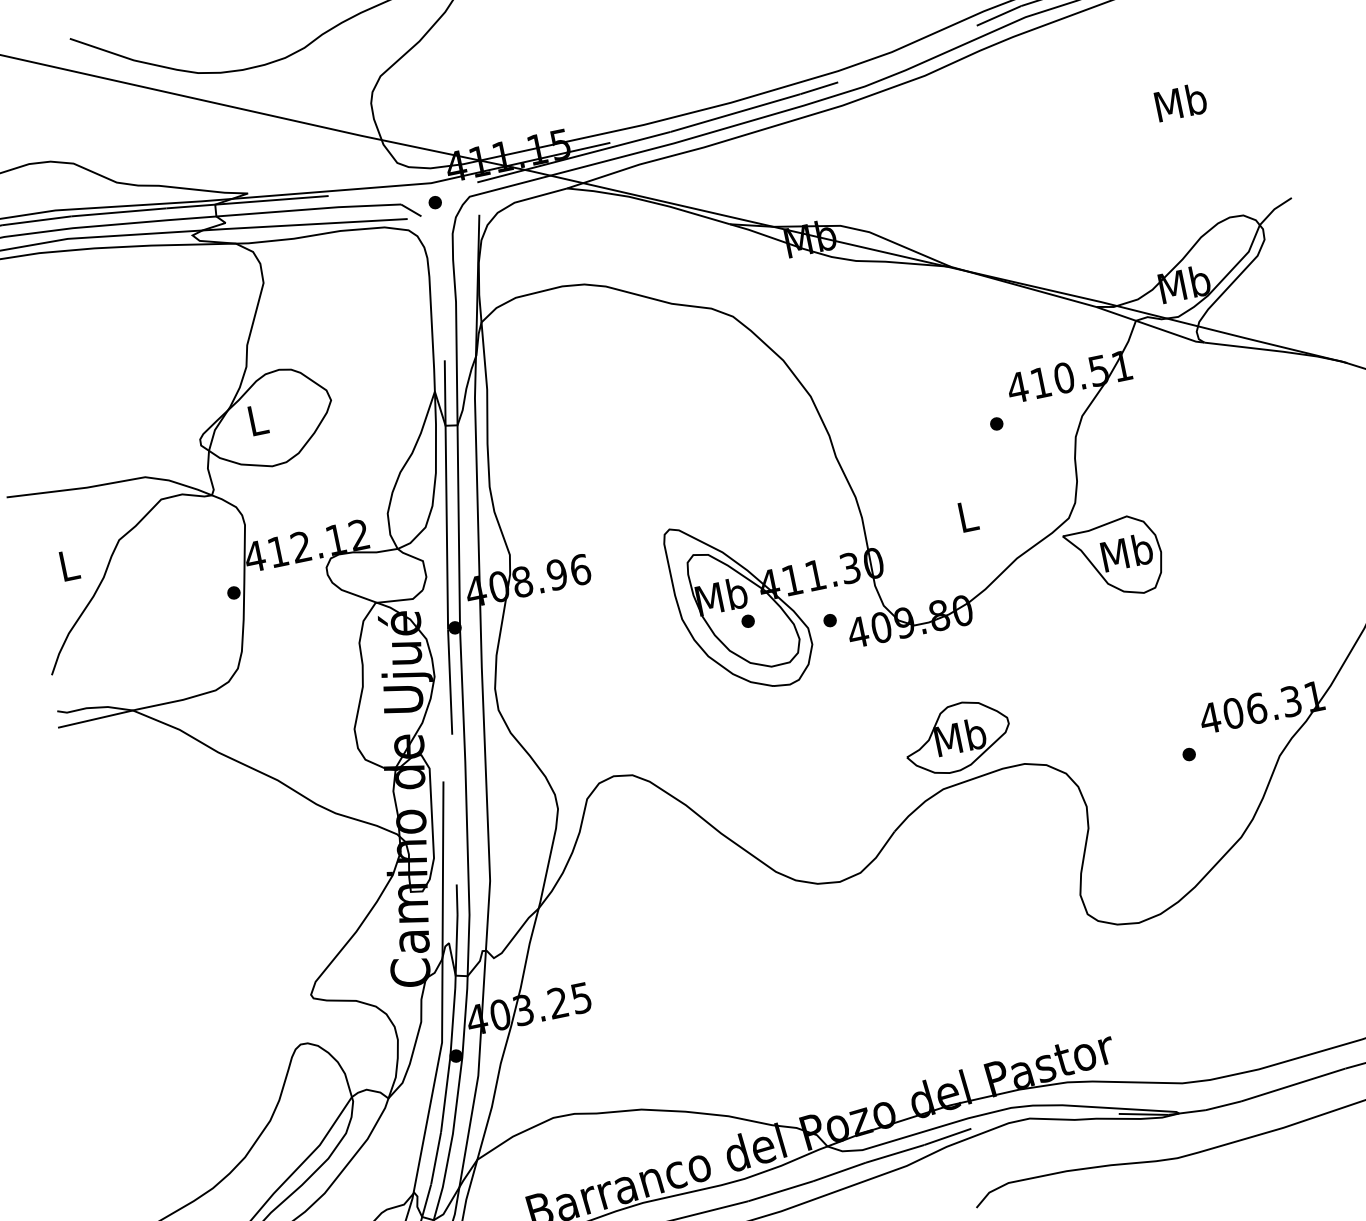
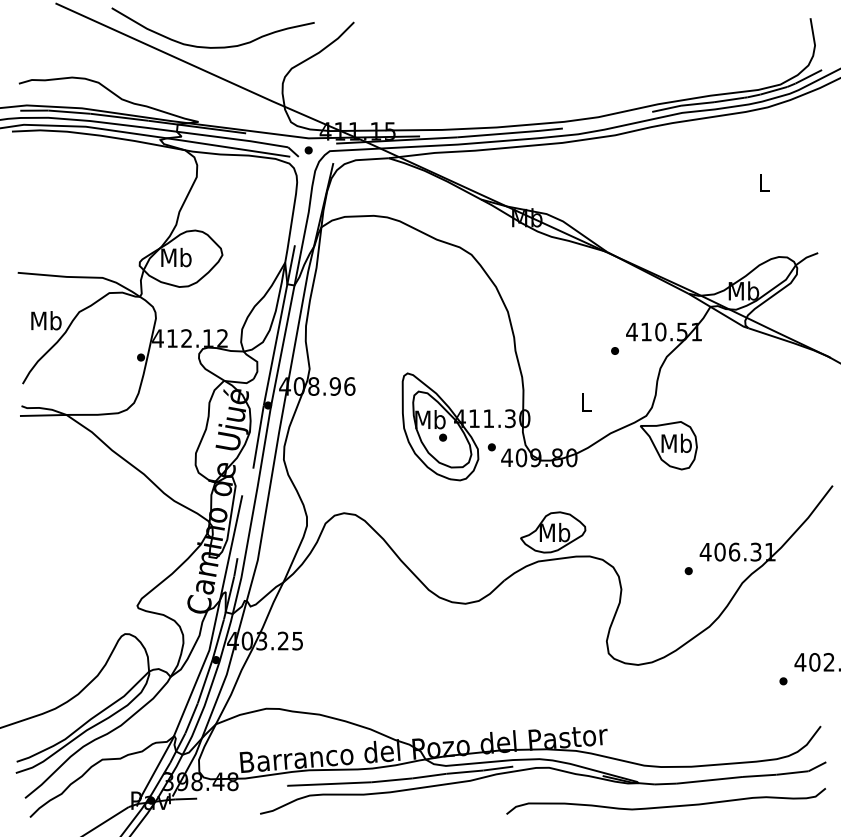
text: (1181, 102) -> (764, 182), Mb -> L
text: (257, 419) -> (176, 257), L -> Mb
text: (68, 564) -> (46, 320), L -> Mb

